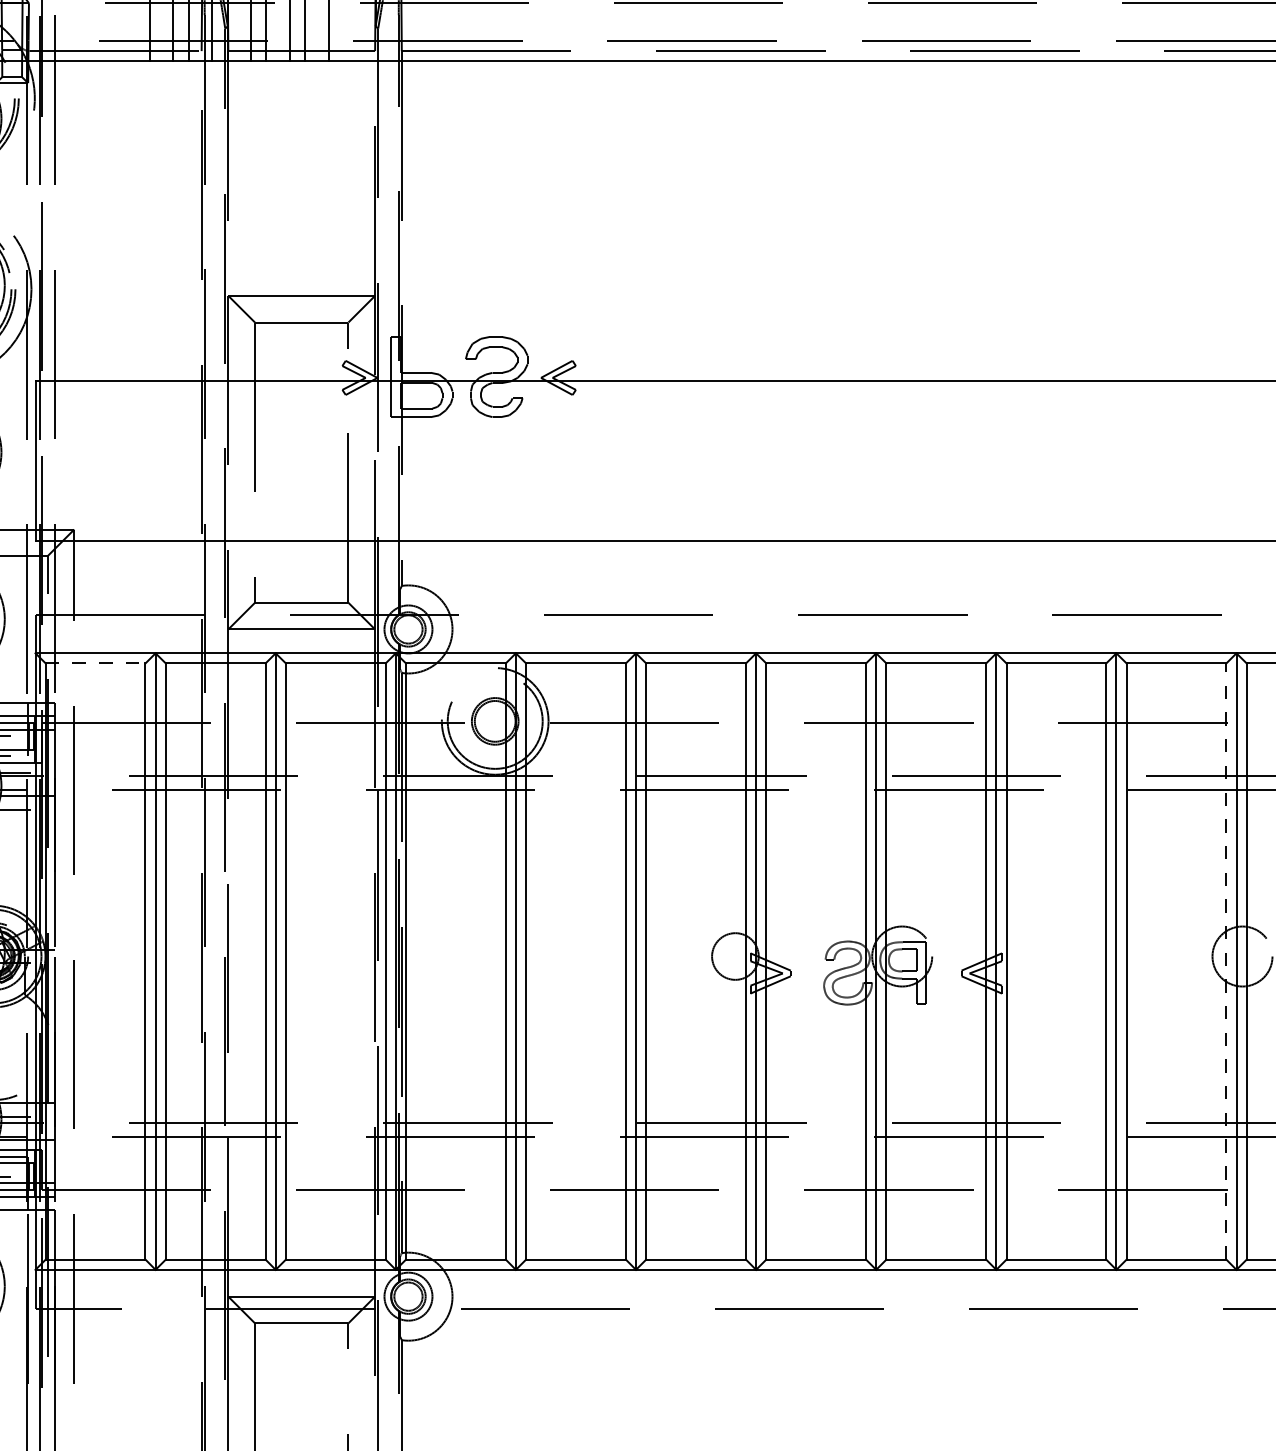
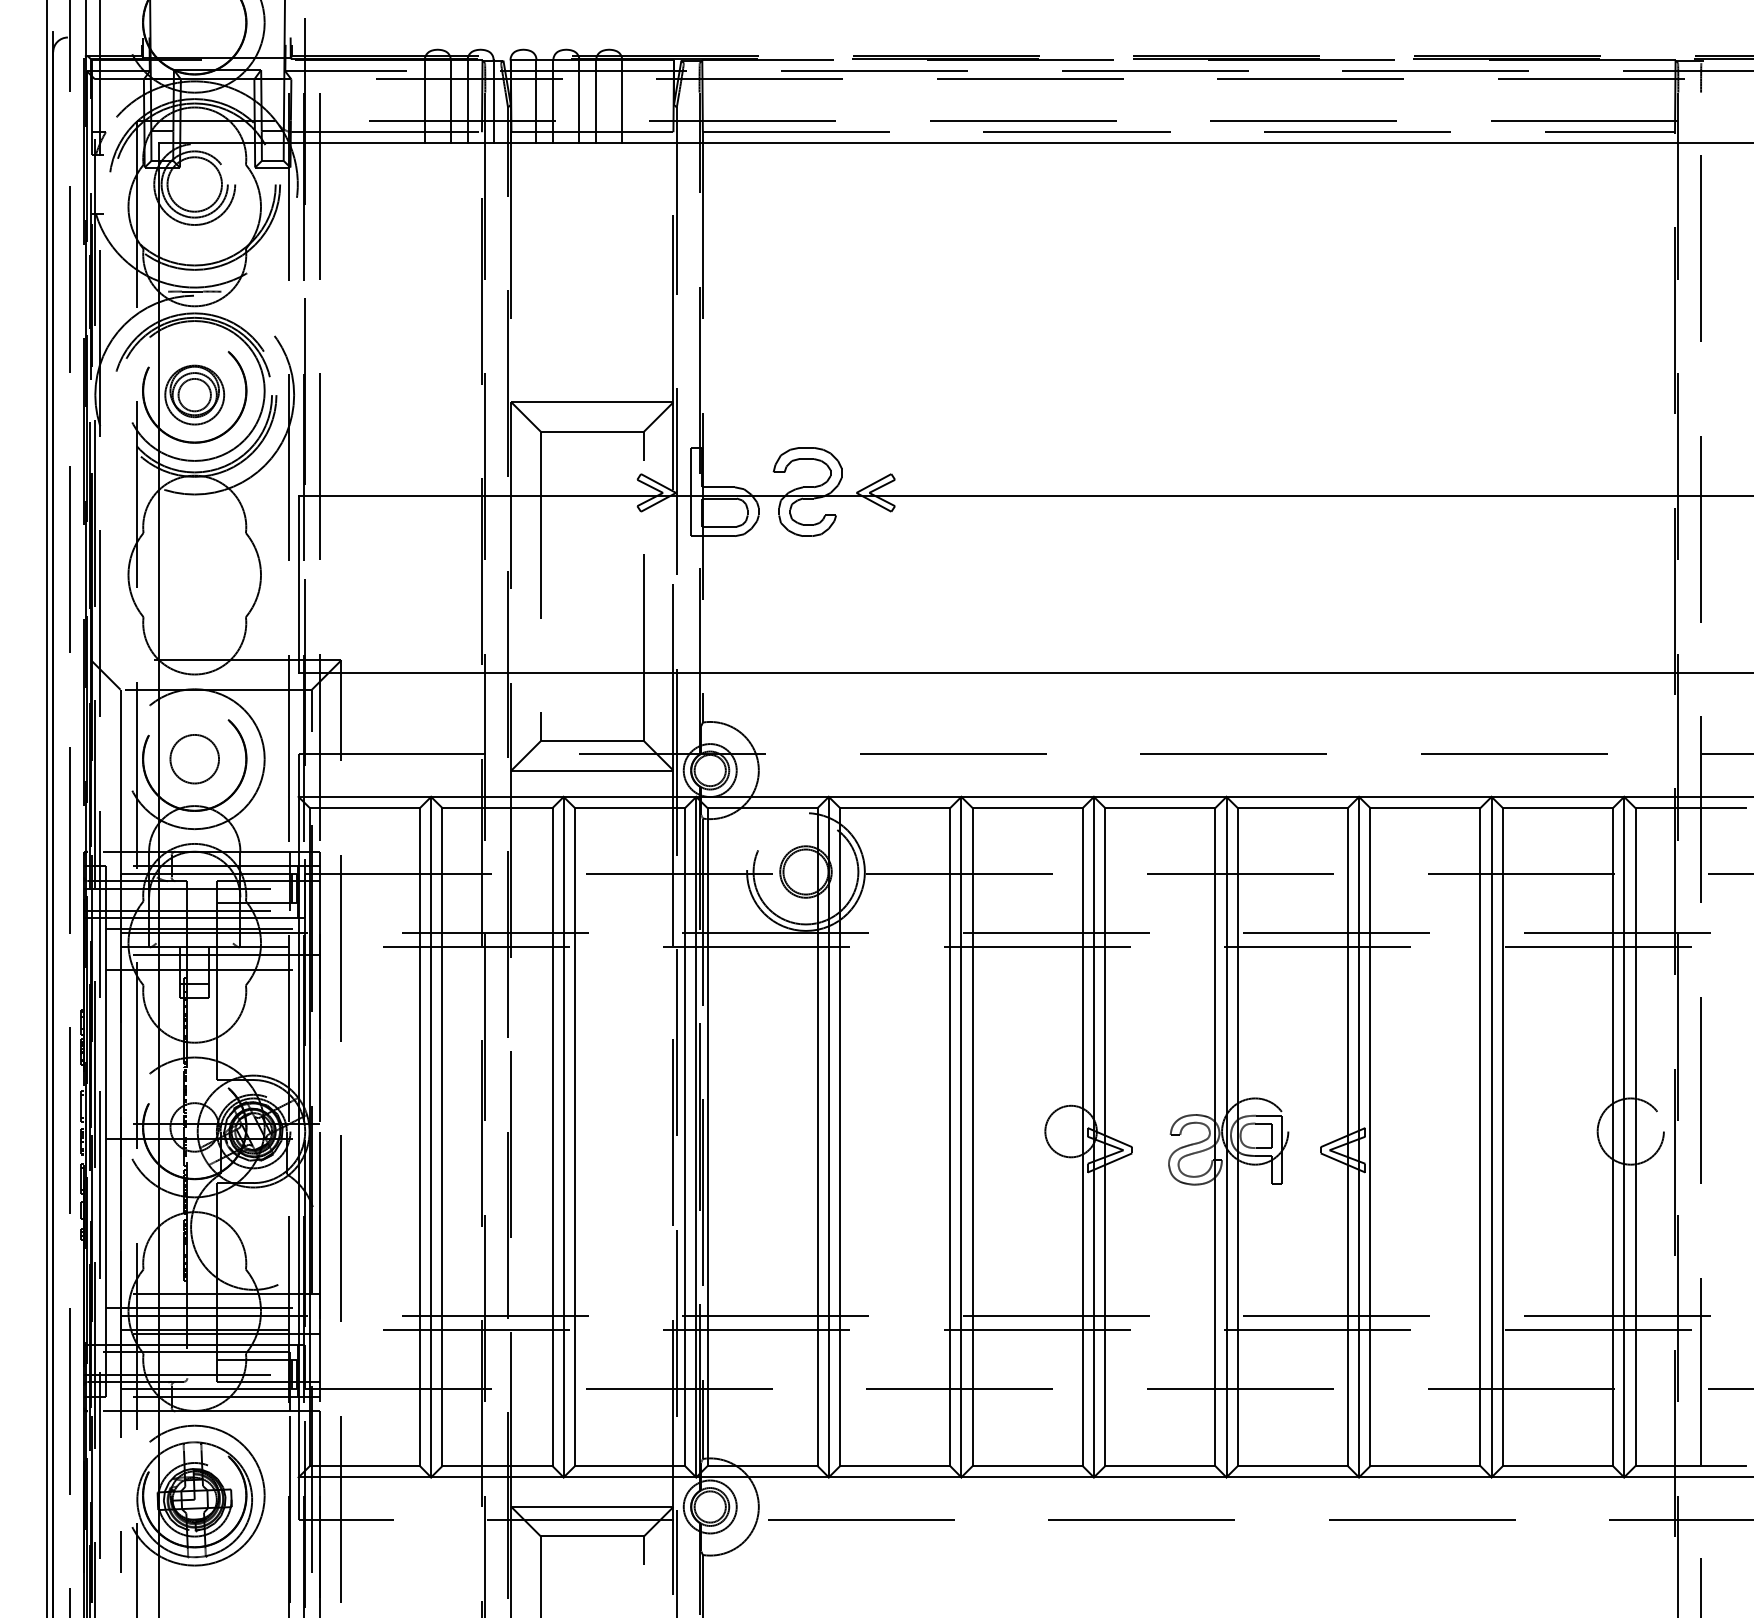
line: (96, 663) -> (365, 808), dashed -> solid
line: (1225, 961) -> (1612, 1137), dashed -> solid

